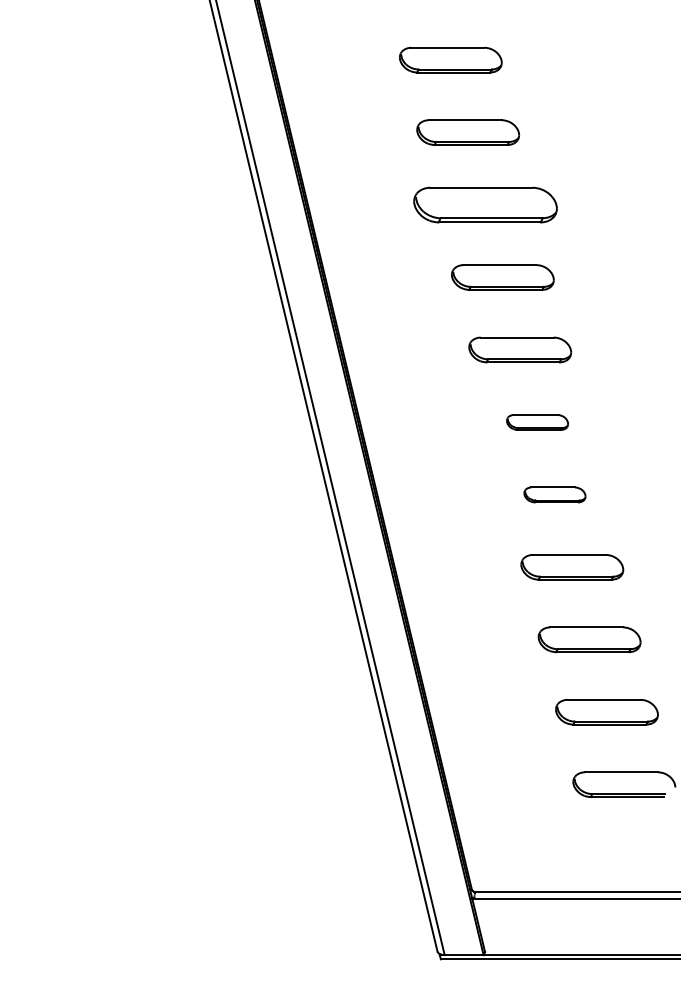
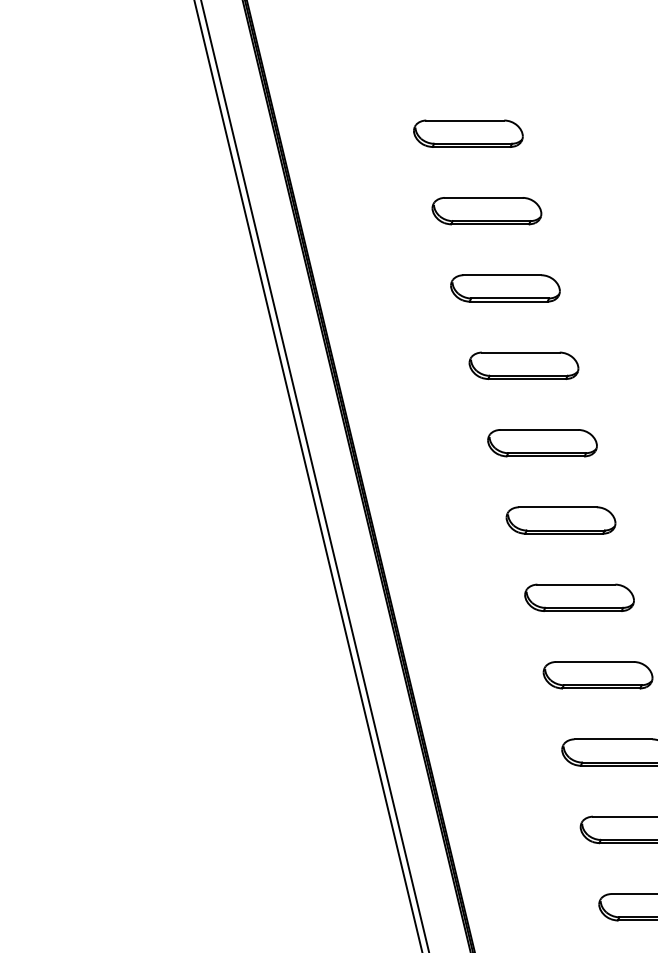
part: (485, 204) -> (505, 287), size x0.71
part: (537, 422) -> (560, 520), size x1.67
part: (554, 494) -> (579, 597), size x1.67

